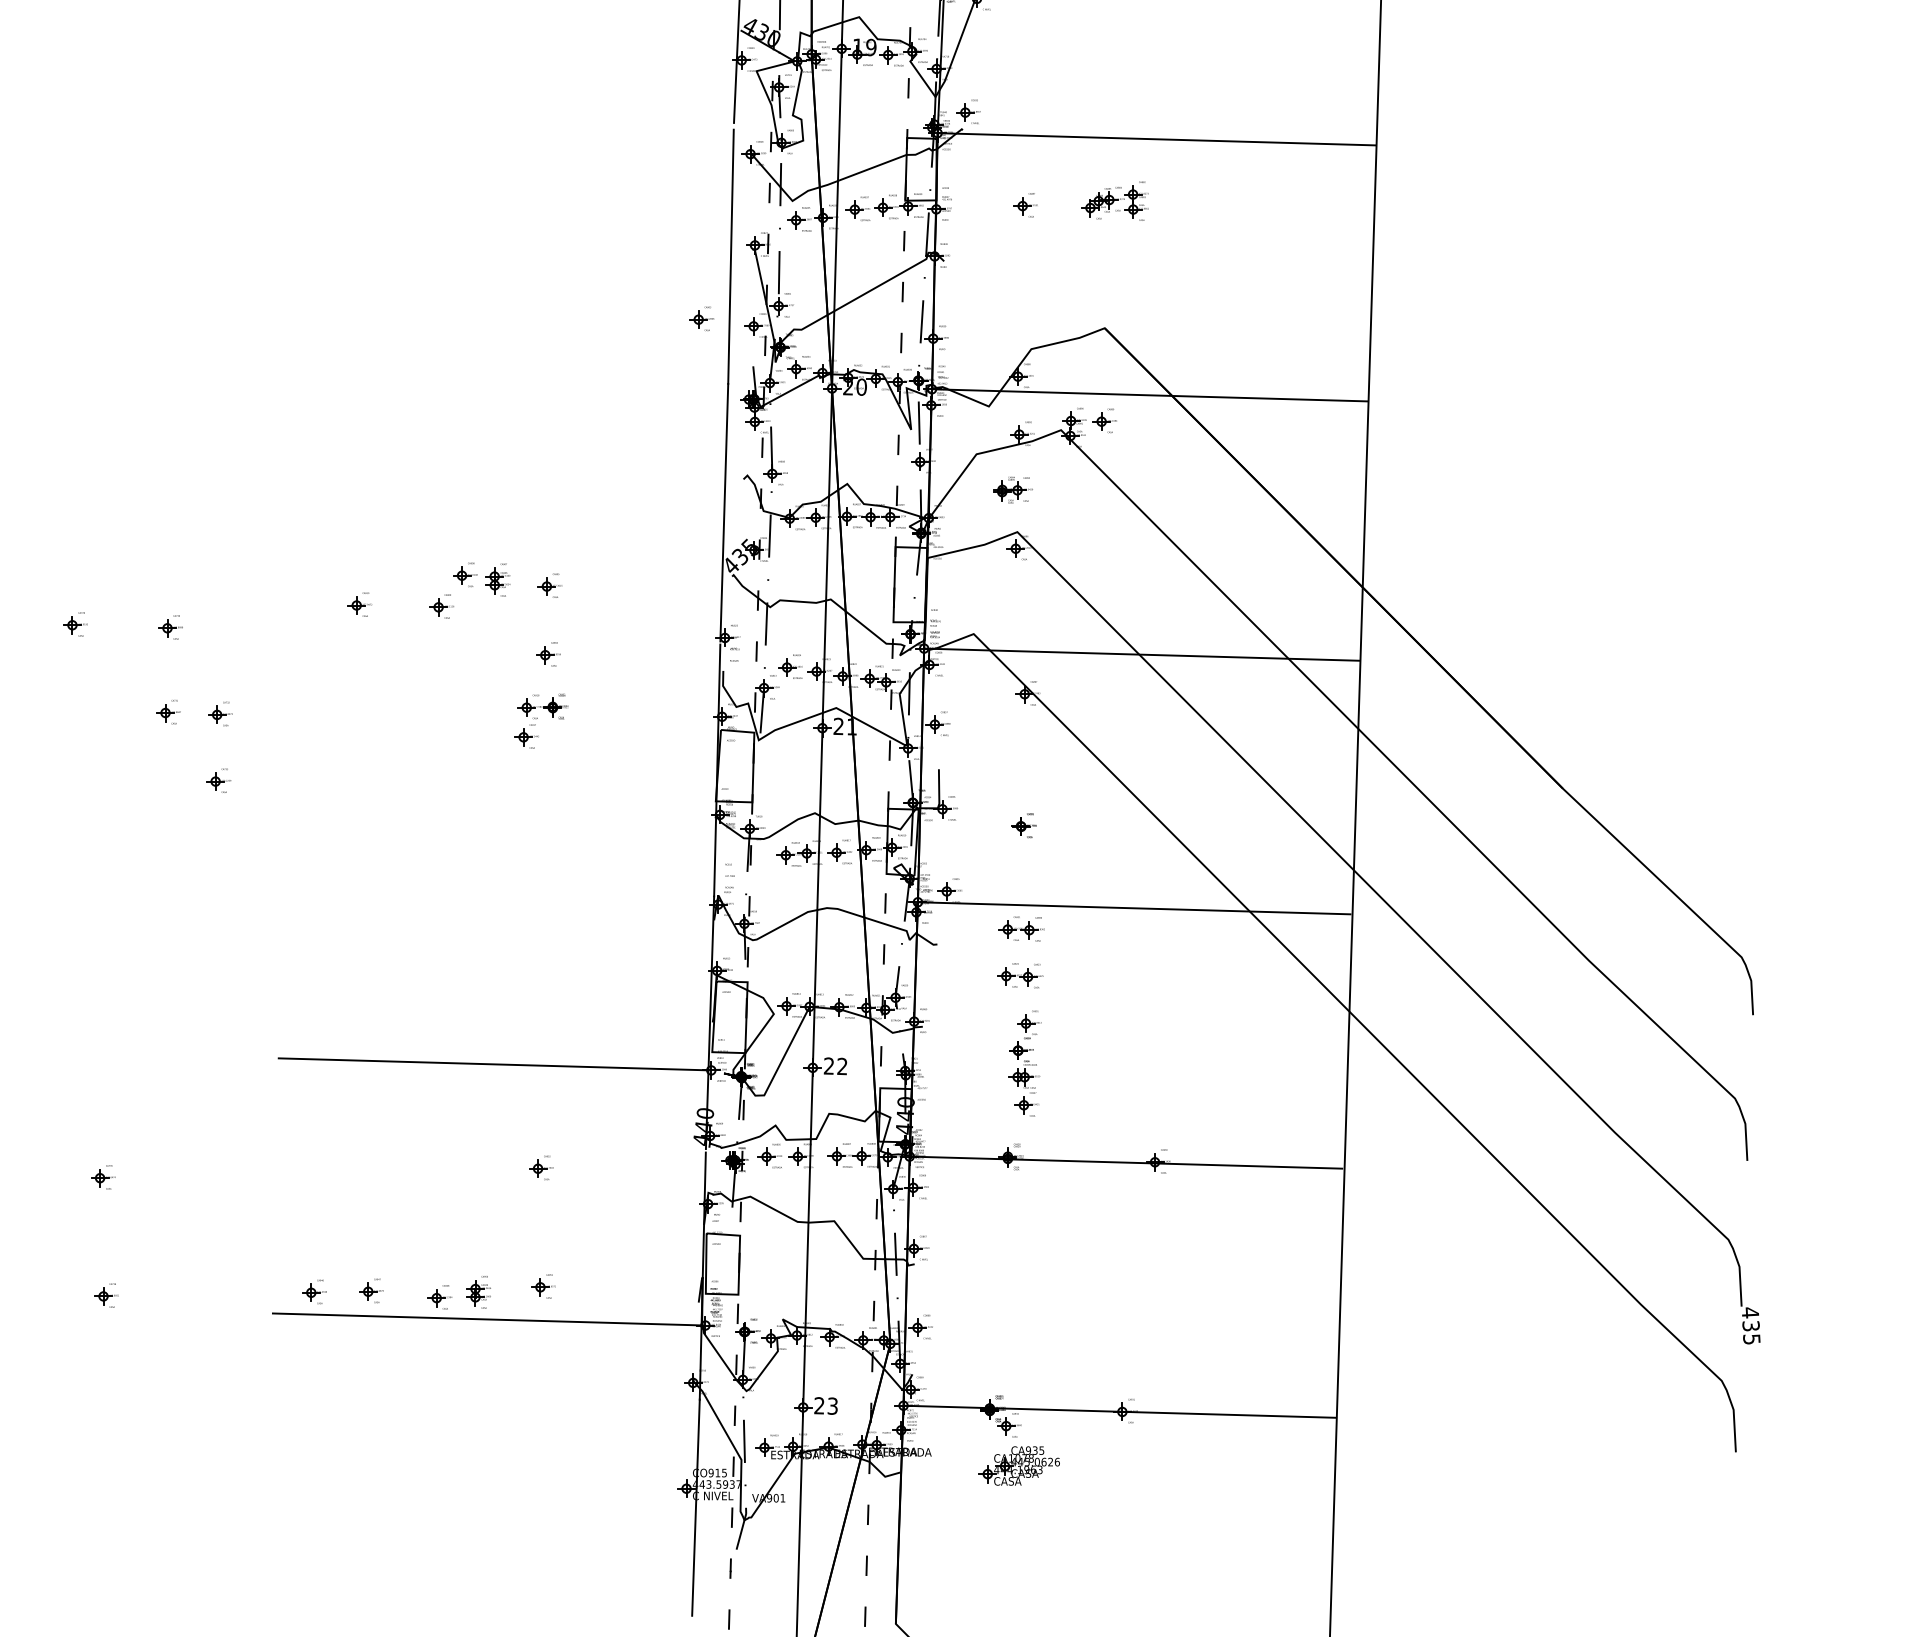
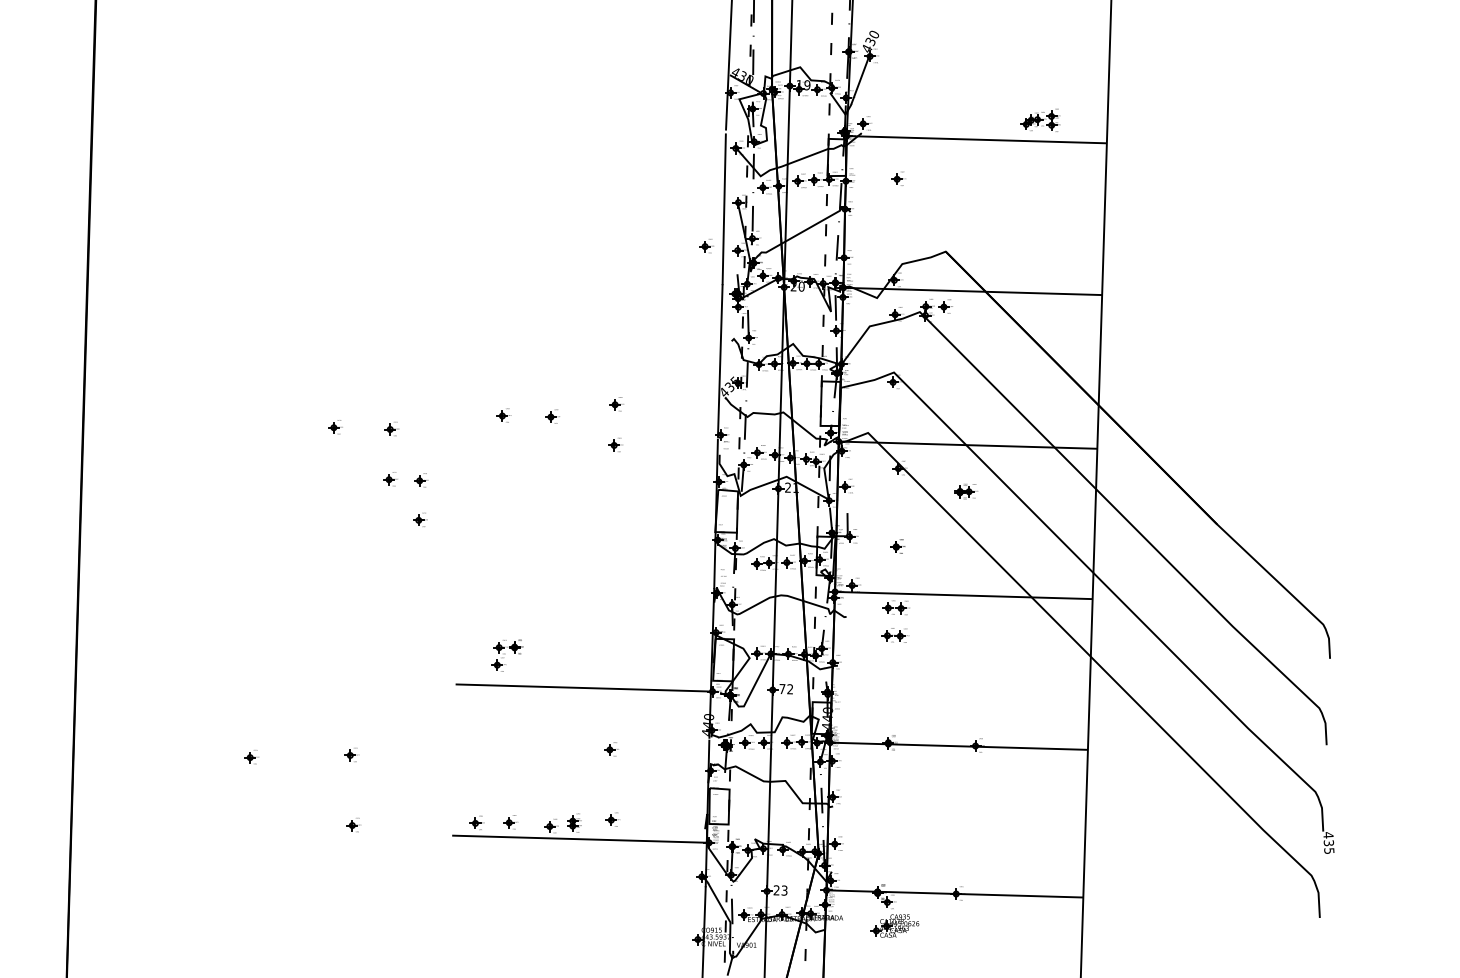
part: (1114, 199) -> (1040, 119), moved
part: (1013, 489) -> (966, 491), moved
part: (481, 579) -> (576, 400), removed
part: (540, 721) -> (507, 655), moved
part: (1024, 1063) -> (898, 687), removed
text: (829, 1066) -> (782, 689), 22 -> 72

